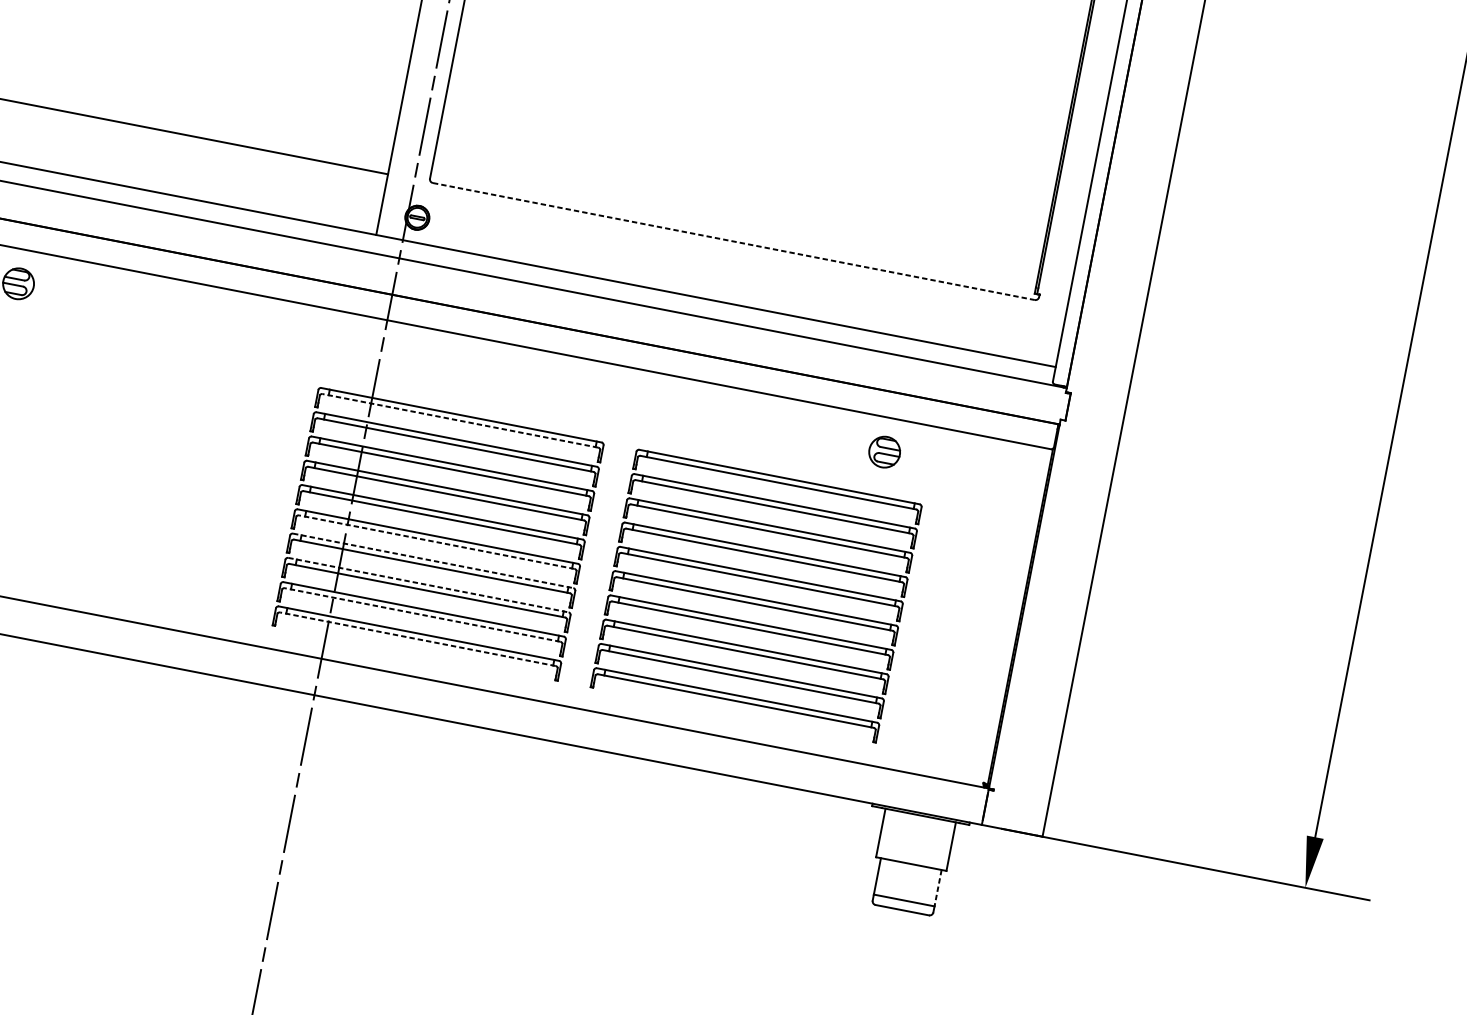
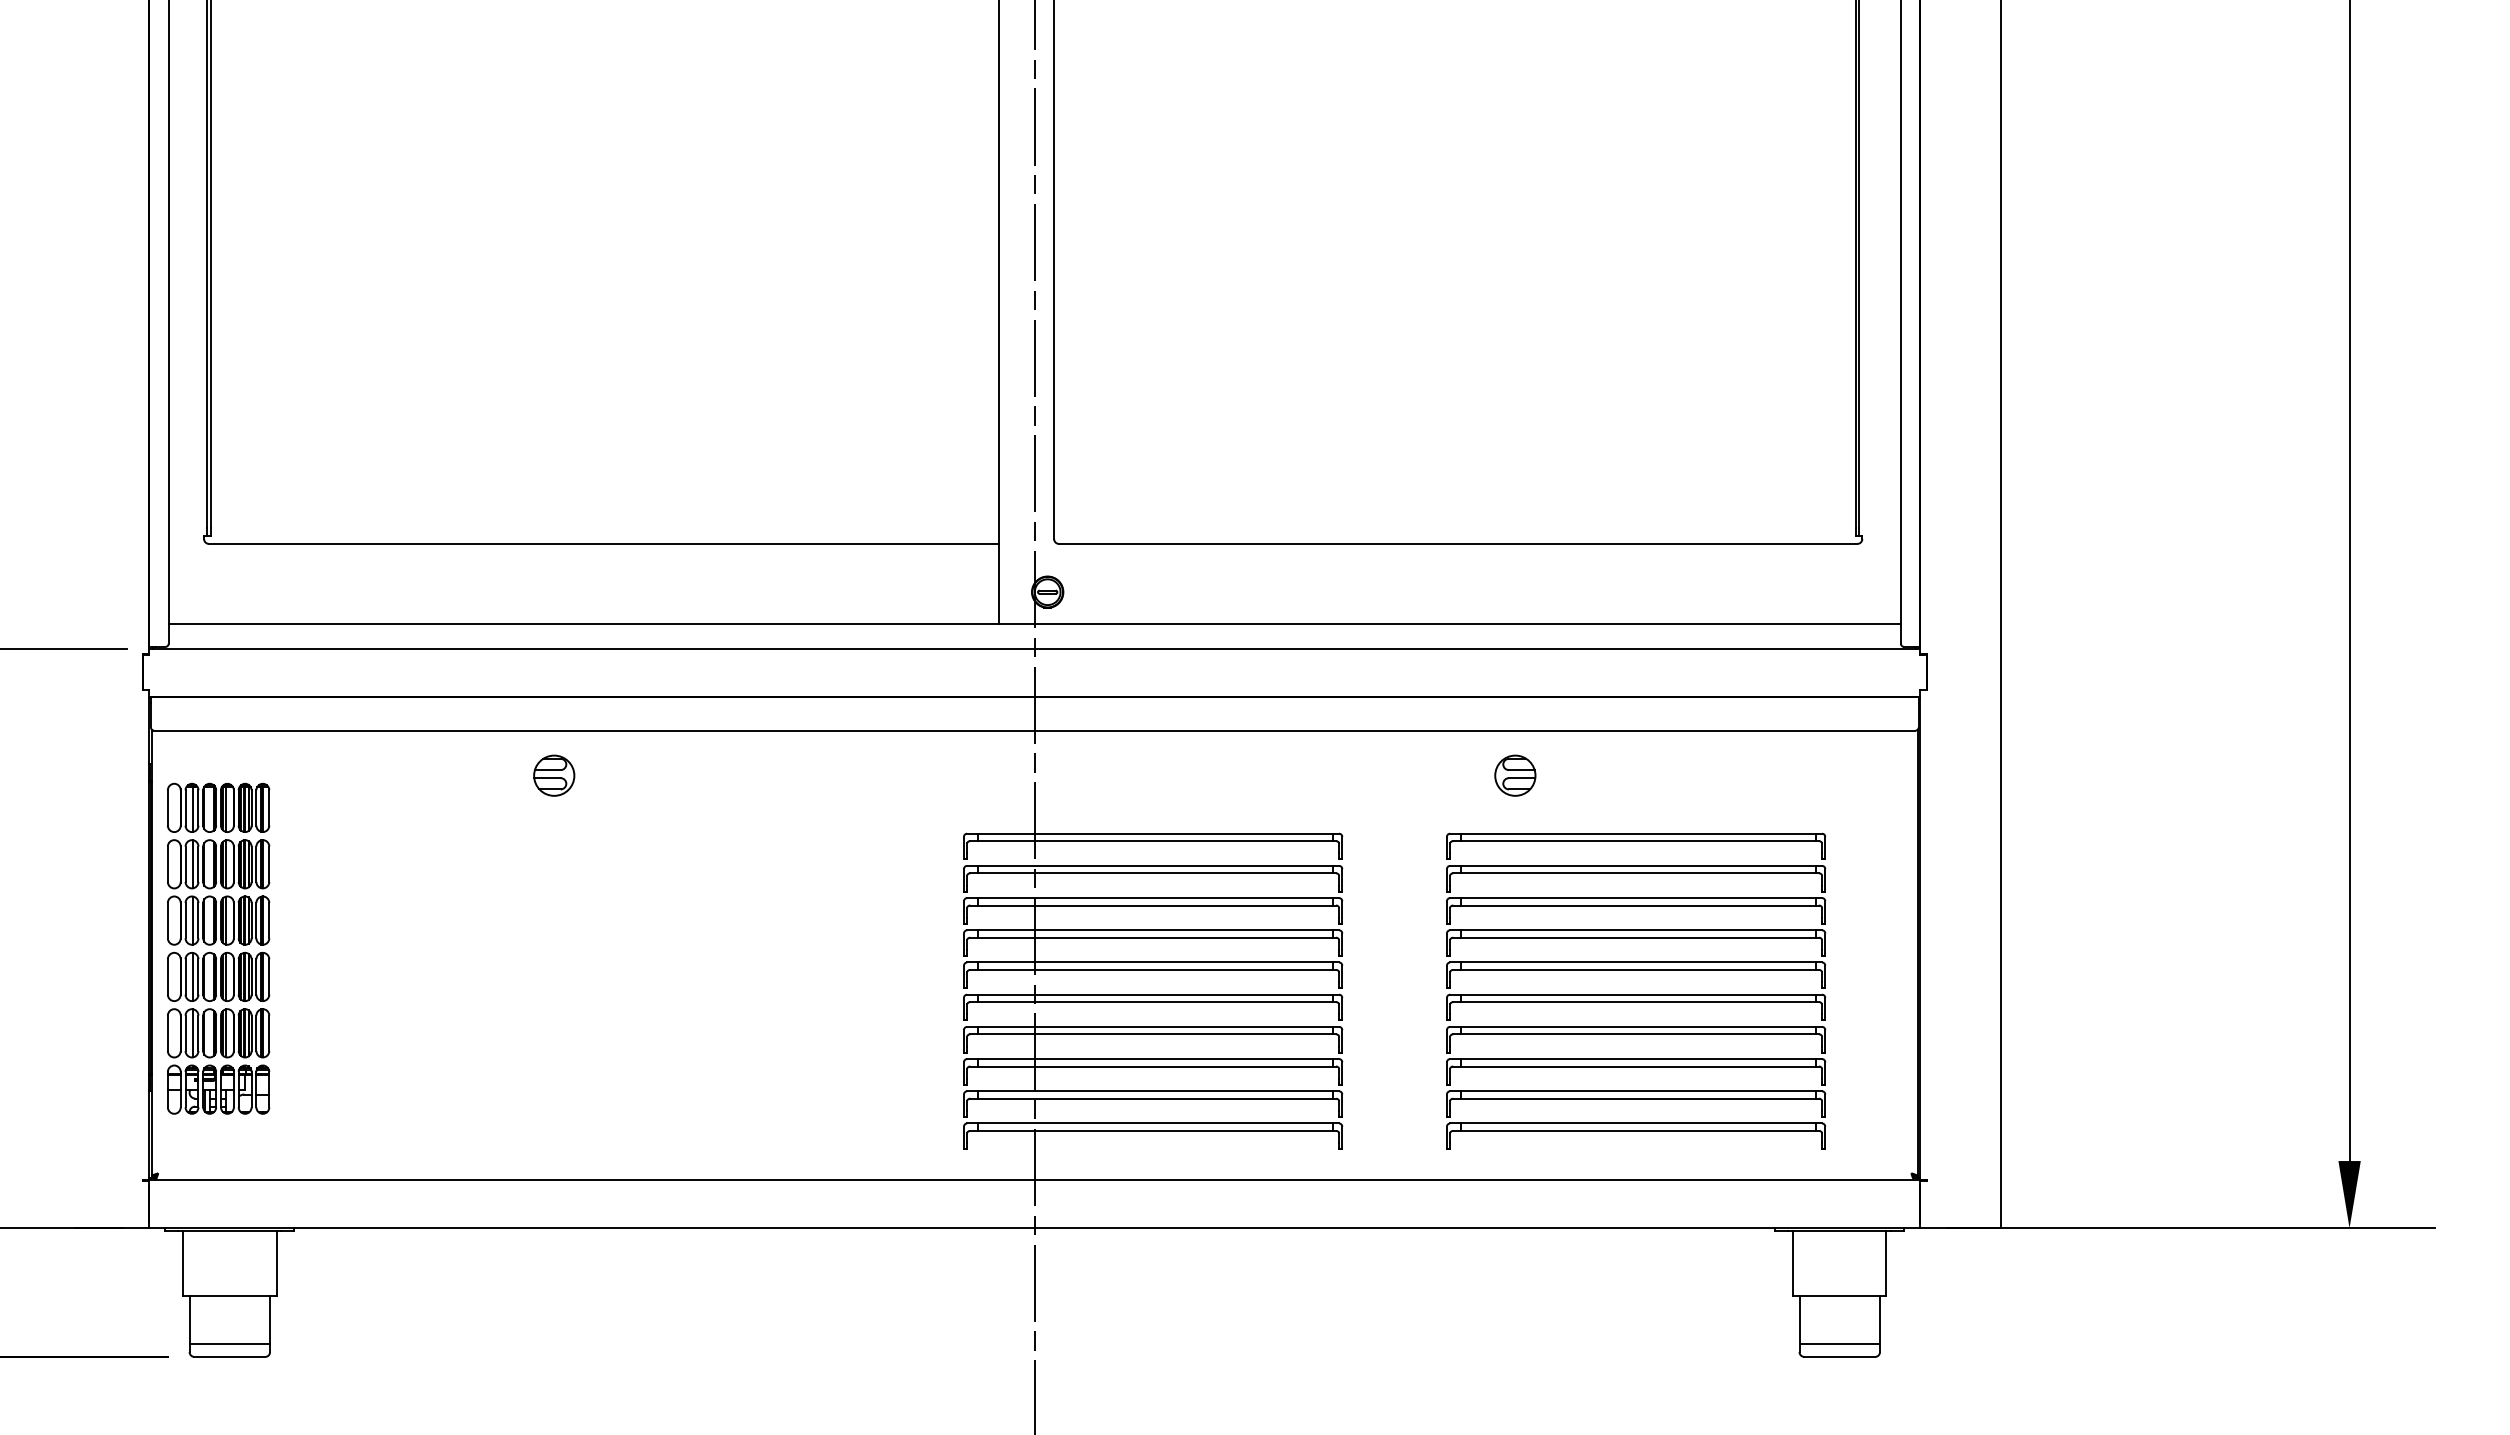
line: (734, 241) -> (1458, 543), dashed -> solid
line: (460, 421) -> (1153, 841), dashed -> solid
part: (884, 452) -> (1515, 775), moved
line: (437, 542) -> (1153, 1002), dashed -> solid
line: (433, 560) -> (1153, 1026), dashed -> solid
line: (428, 585) -> (1153, 1059), dashed -> solid
part: (756, 595) -> (1636, 990), moved
line: (422, 614) -> (1153, 1098), dashed -> solid
line: (418, 639) -> (1153, 1130), dashed -> solid
line: (938, 888) -> (1880, 1320), dashed -> solid

